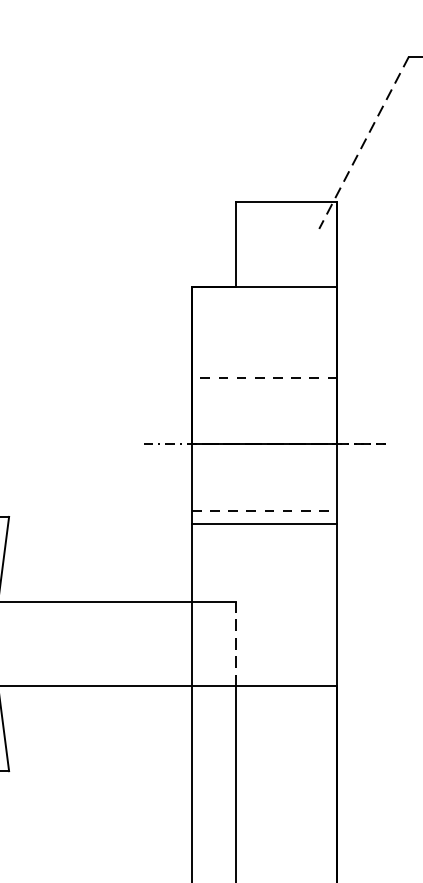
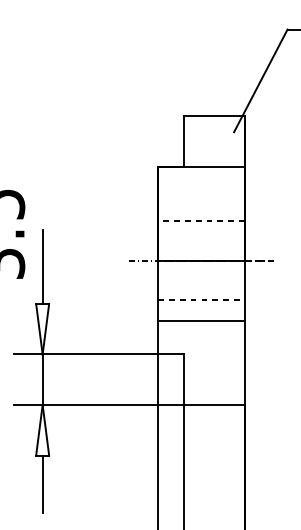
line: (363, 142) -> (260, 80), dashed -> solid
line: (264, 524) -> (201, 321), moved
line: (236, 643) -> (184, 379), dashed -> solid

